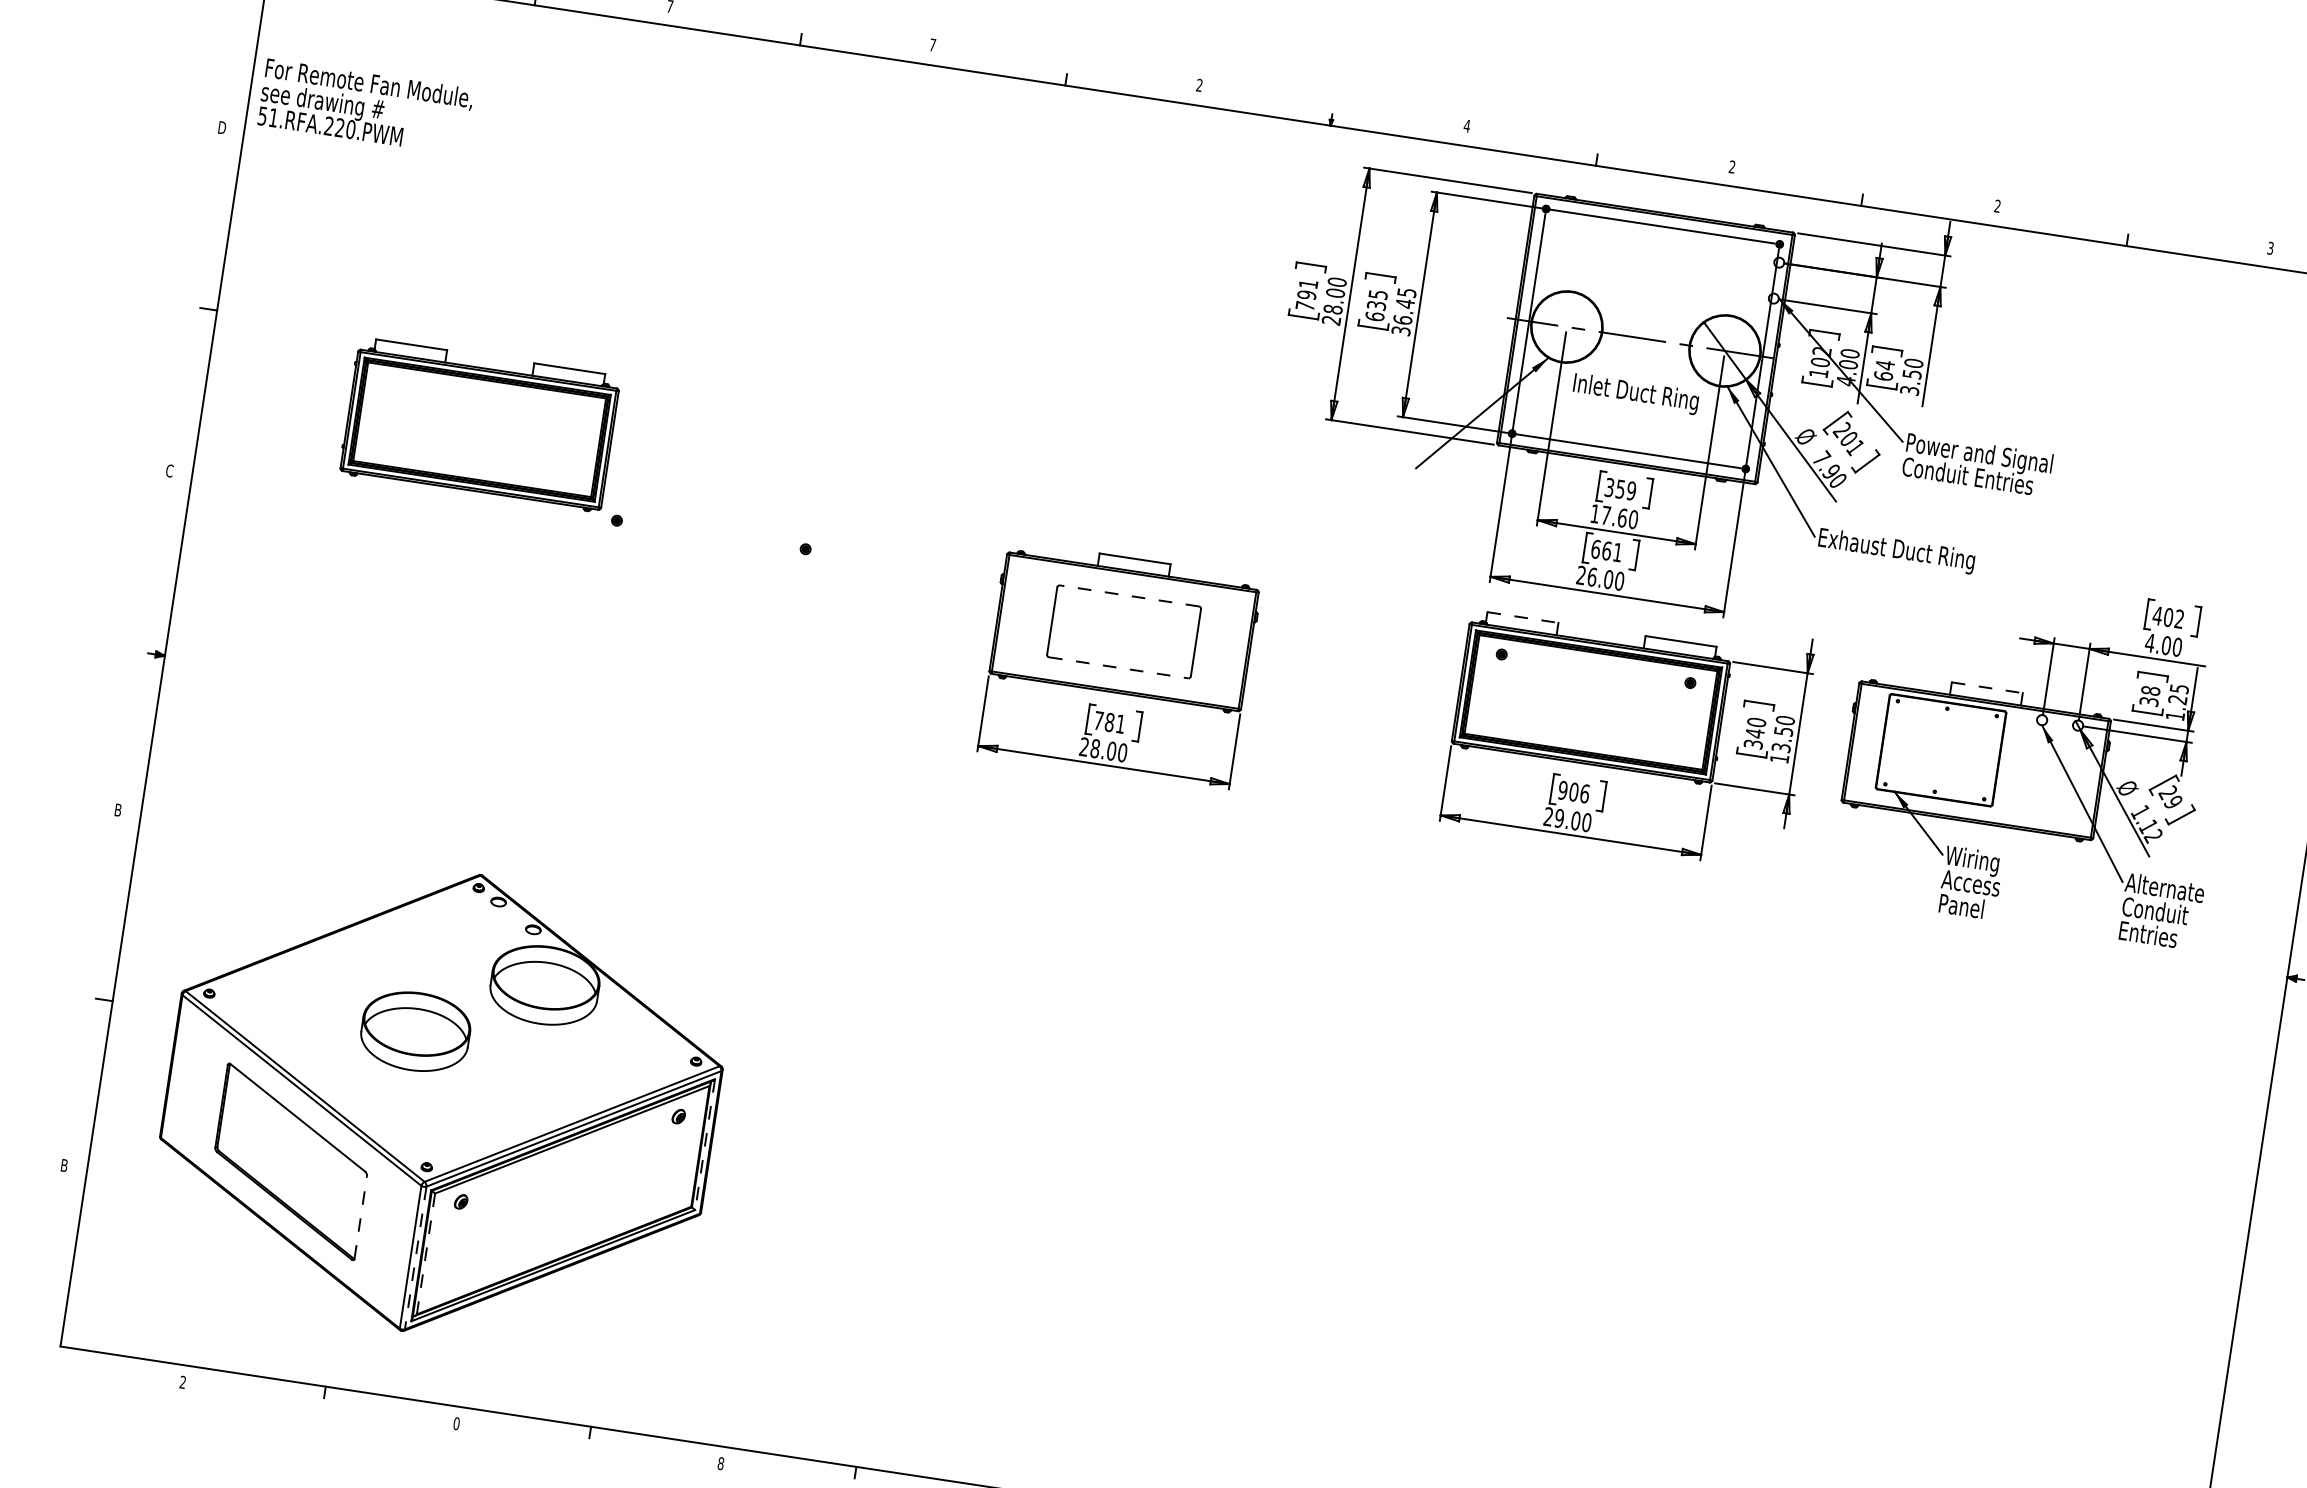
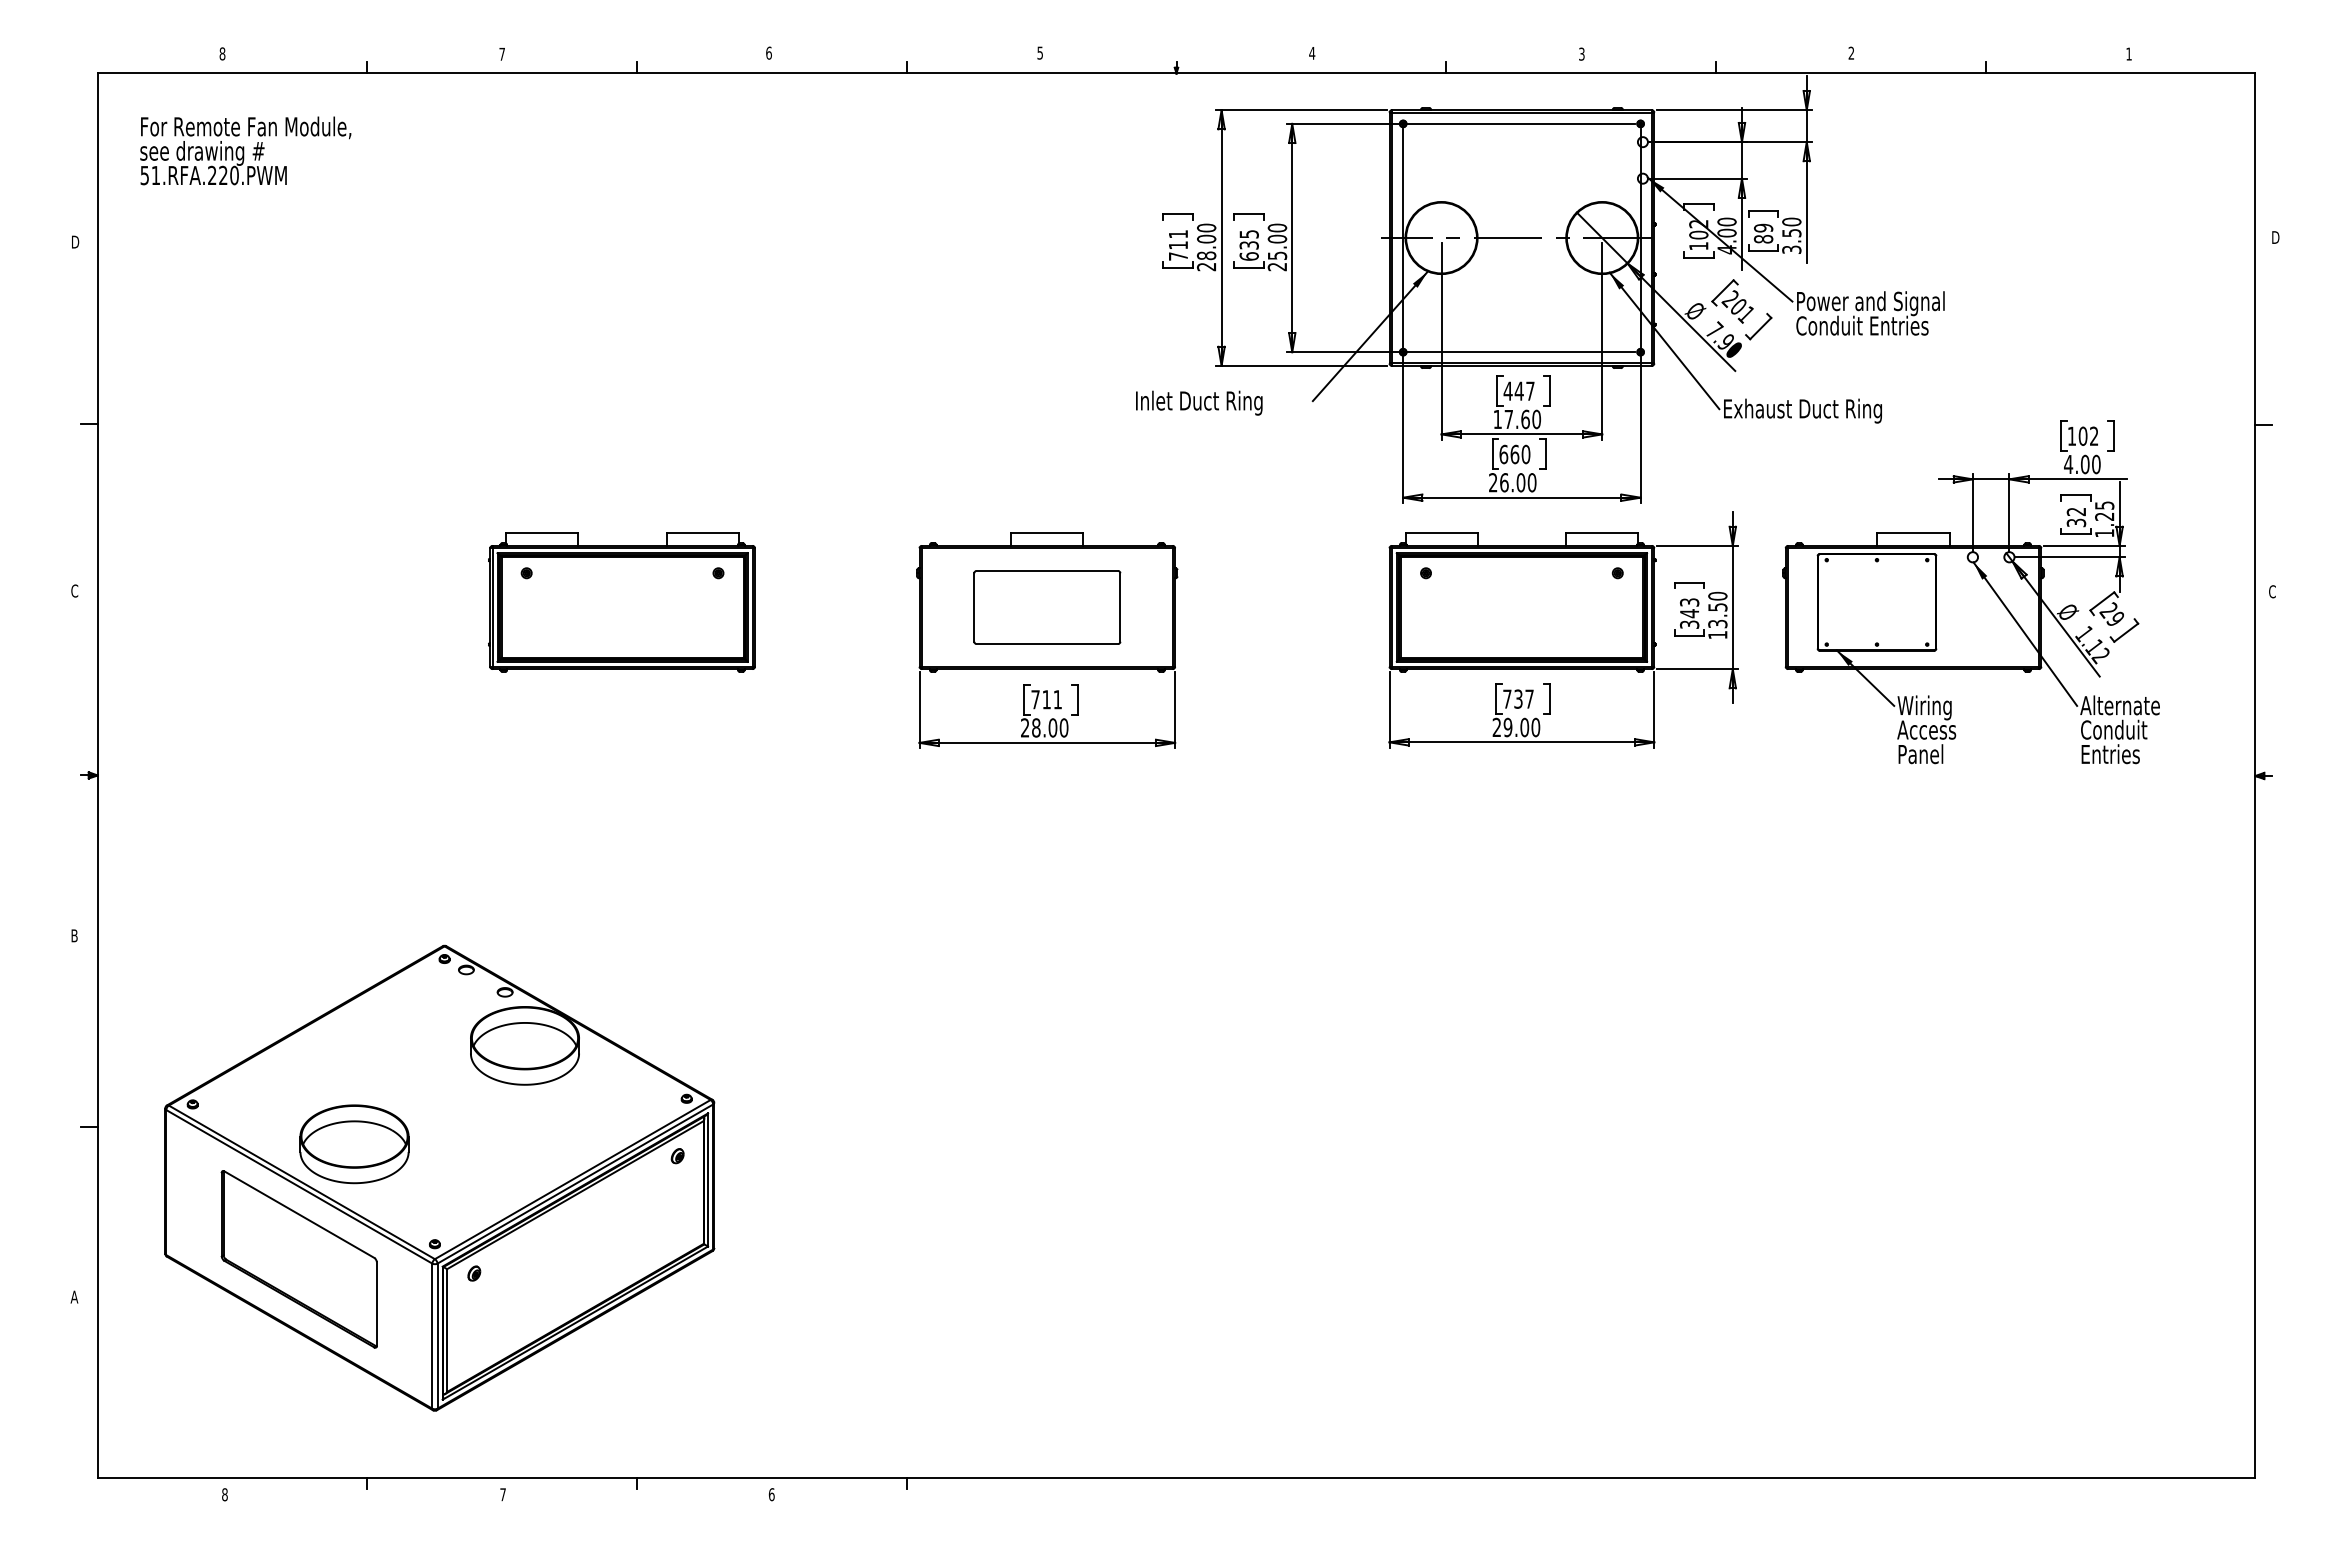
text: (932, 44) -> (768, 52), 7 -> 6
text: (1198, 84) -> (1039, 52), 2 -> 5
text: (365, 106) -> (245, 150), moved
text: (1731, 167) -> (1581, 54), 2 -> 3
text: (2270, 247) -> (2128, 53), 3 -> 1
text: (1306, 295) -> (1178, 245), 791 -> 711
text: (1404, 311) -> (1277, 247), 36.45 -> 25.00
text: (1884, 370) -> (1763, 233), 64 -> 89
text: (1636, 393) -> (1199, 402), moved
part: (479, 424) -> (621, 602), moved
text: (1619, 488) -> (1518, 390), 359 -> 447
text: (1617, 552) -> (1525, 454), 661 -> 660
line: (1129, 595) -> (1047, 570), dashed -> solid
text: (2157, 615) -> (2071, 435), 402 -> 102
line: (1523, 617) -> (1442, 533), dashed -> solid
line: (1118, 668) -> (1047, 644), dashed -> solid
line: (1988, 688) -> (1914, 533), dashed -> solid
text: (2150, 690) -> (2076, 511), 38 -> 32
text: (1109, 722) -> (1046, 699), 781 -> 711
text: (1756, 722) -> (1689, 602), 340 -> 343
text: (1574, 791) -> (1518, 698), 906 -> 737
part: (415, 1031) -> (354, 1144), moved
line: (705, 1144) -> (708, 1179), dashed -> solid
text: (64, 1164) -> (74, 1296), B -> A
line: (360, 1217) -> (376, 1304), dashed -> solid
line: (426, 1254) -> (447, 1331), dashed -> solid
line: (415, 1258) -> (437, 1336), dashed -> solid
text: (182, 1382) -> (224, 1494), 2 -> 8
text: (457, 1423) -> (503, 1494), 0 -> 7
text: (720, 1463) -> (771, 1494), 8 -> 6

